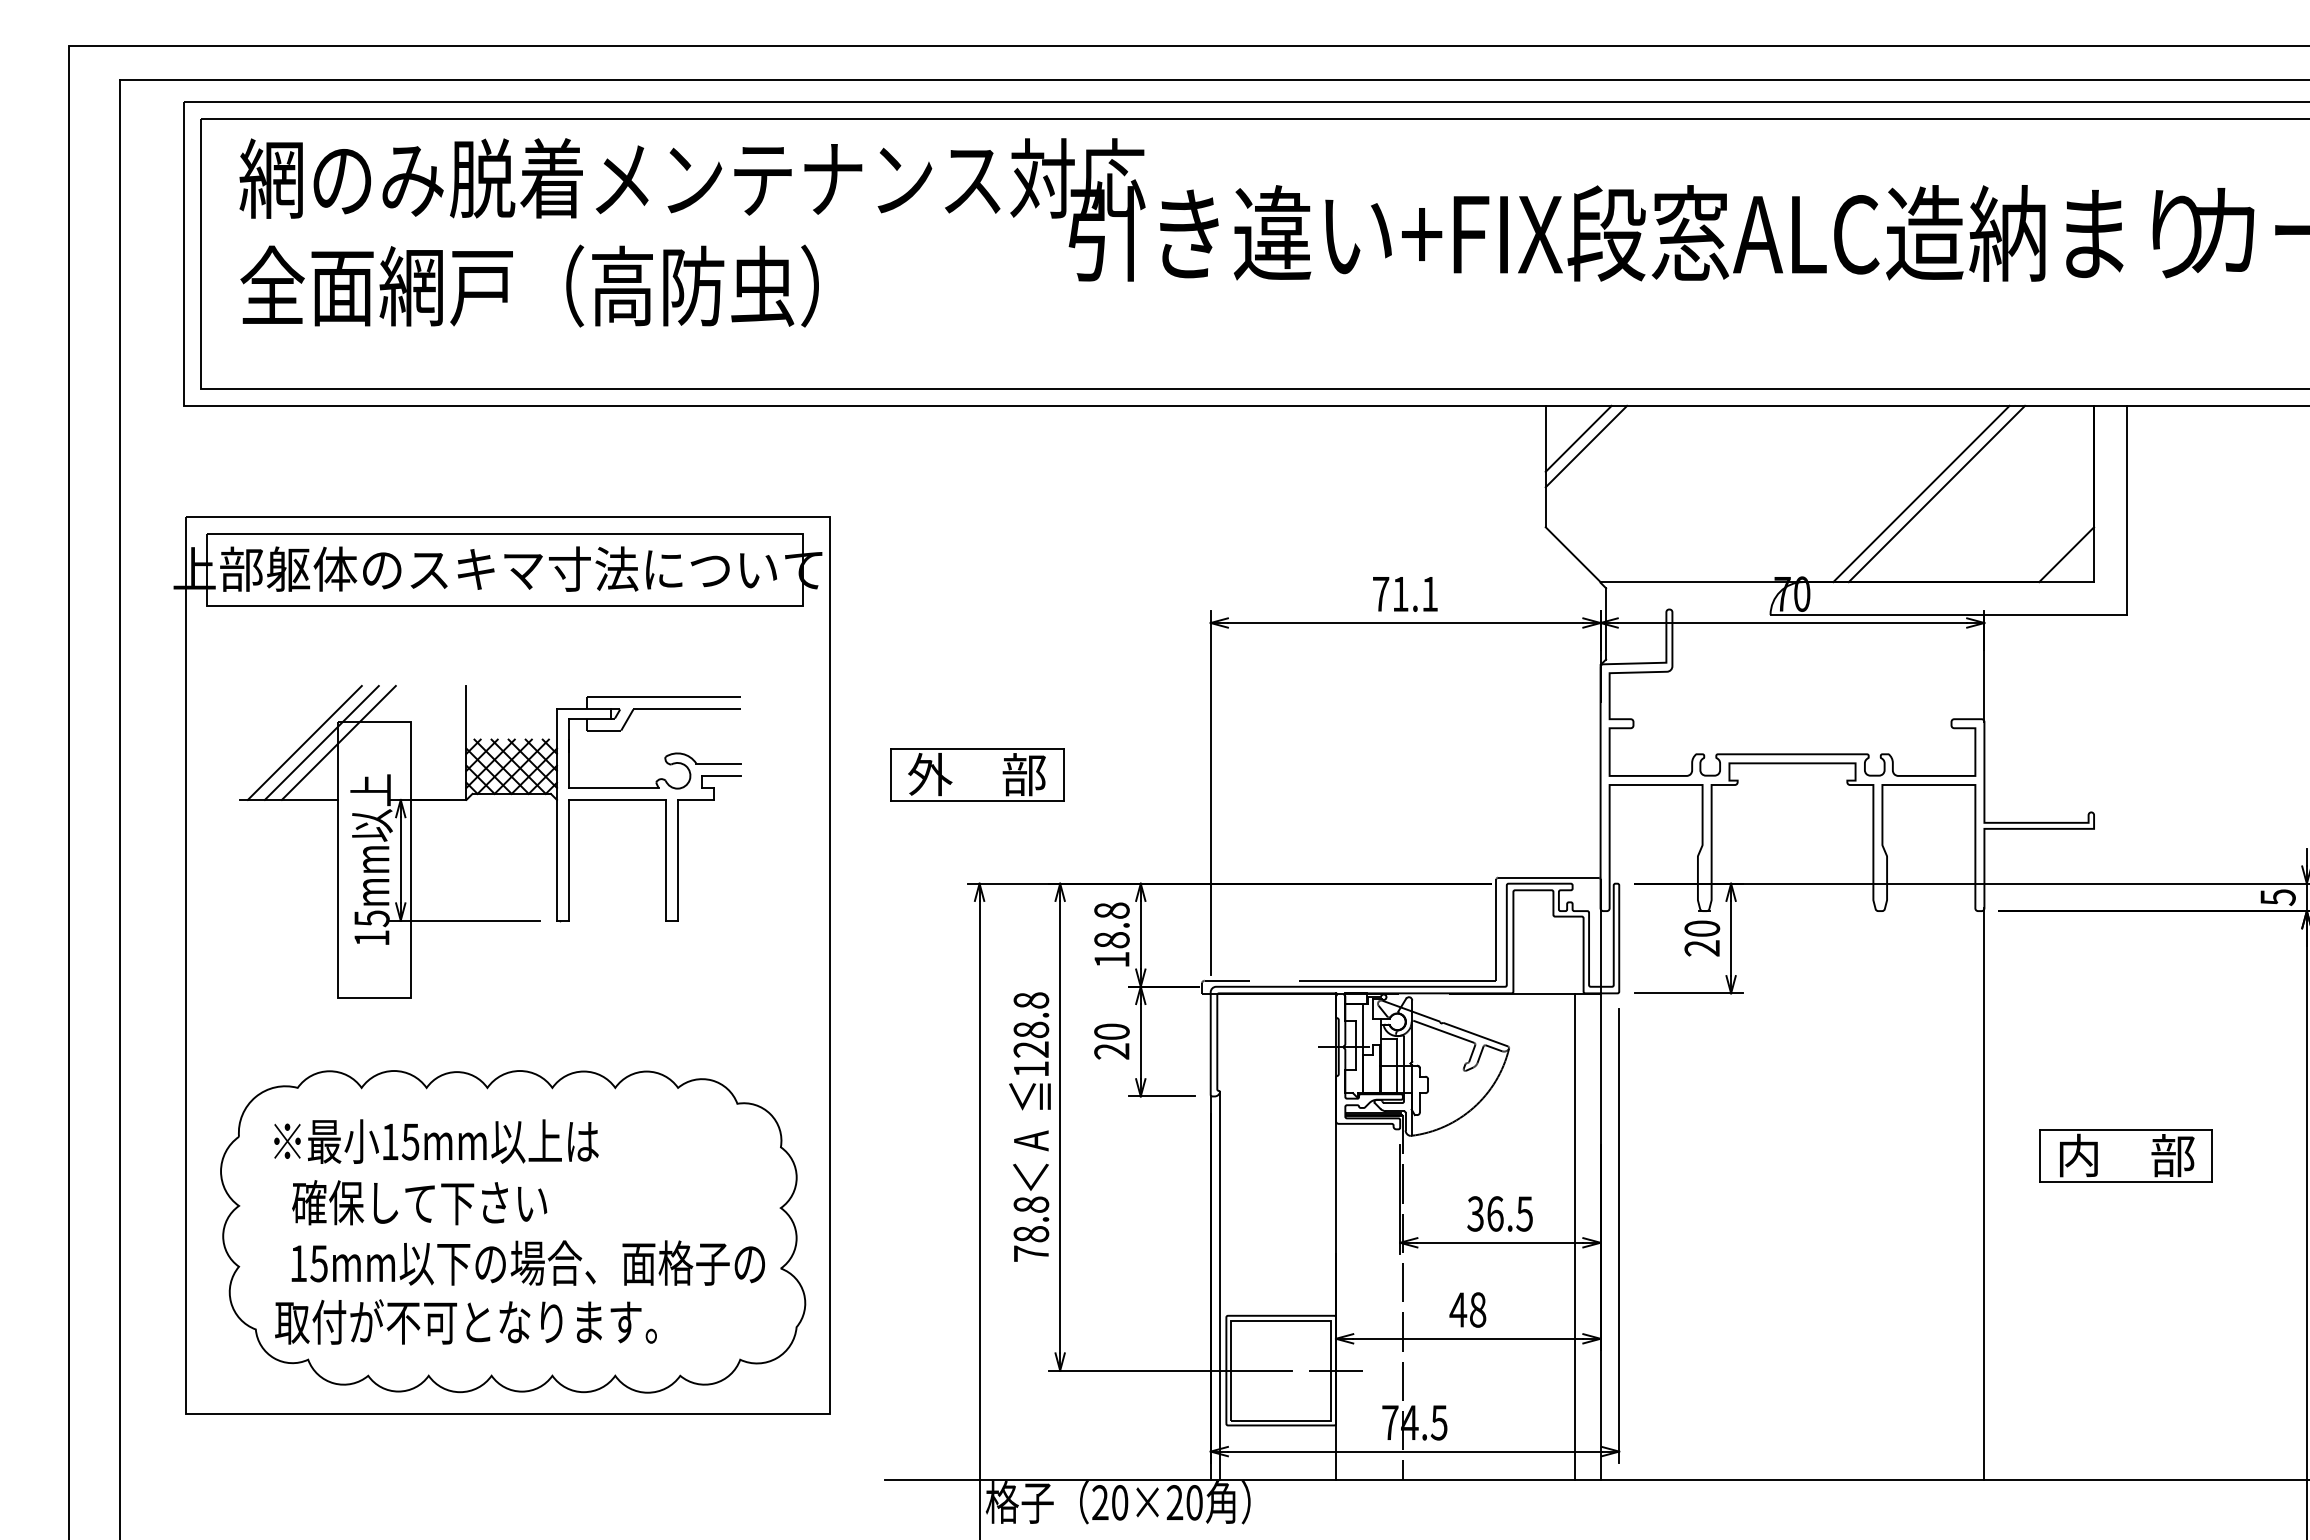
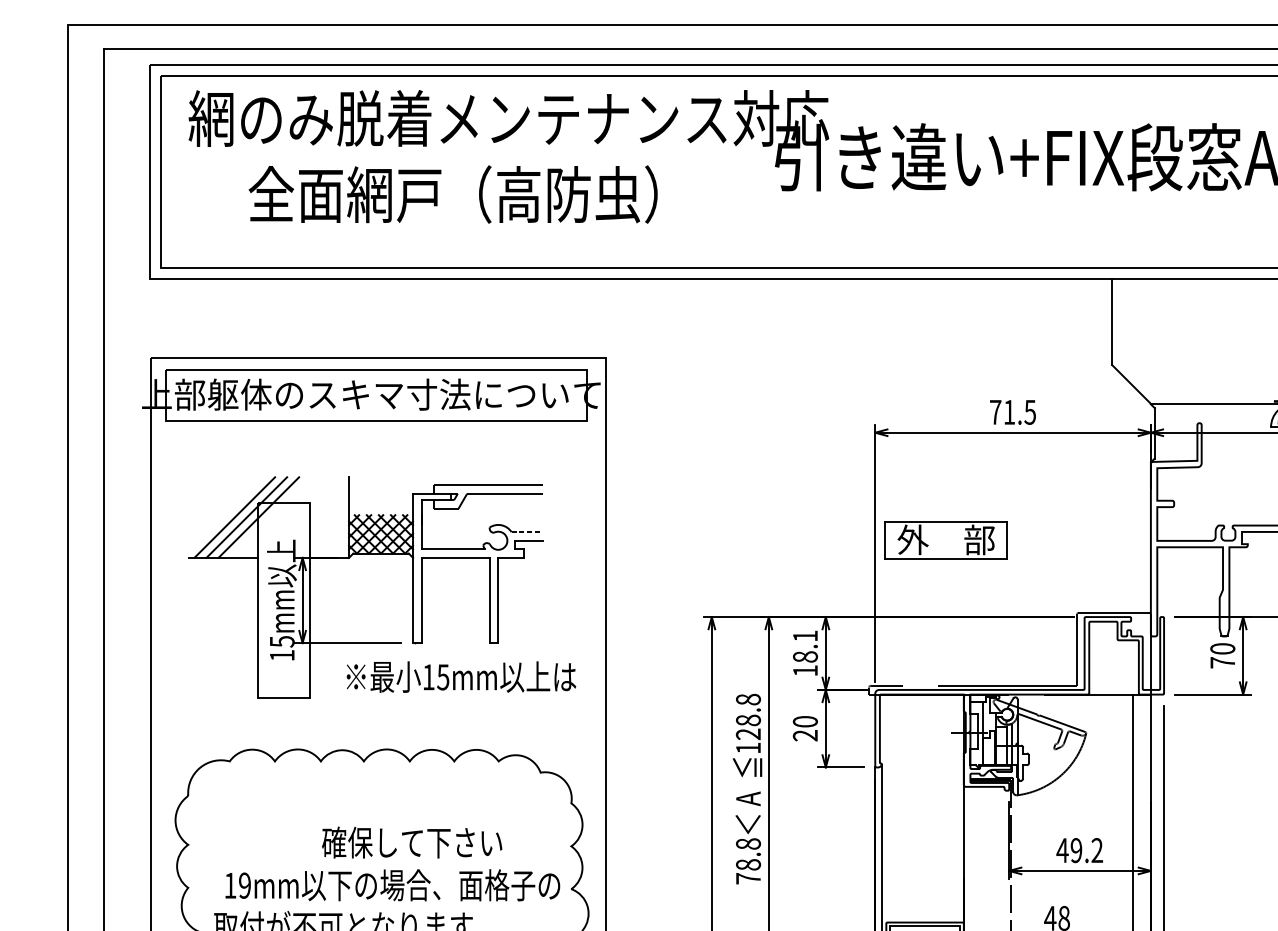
text: (529, 285) -> (453, 194), moved
line: (1578, 438) -> (1135, 302), removed
line: (1586, 446) -> (1140, 307), removed
text: (1429, 594) -> (1029, 412), 71.1 -> 71.5
line: (718, 763) -> (527, 532), solid -> dashed
part: (977, 774) -> (946, 539), moved
text: (1111, 910) -> (805, 636), 18.8 -> 18.1
text: (1701, 948) -> (1222, 662), 20 -> 70
text: (436, 1141) -> (461, 677), moved
text: (419, 1202) -> (412, 842), moved
text: (1499, 1213) -> (1079, 850), 36.5 -> 49.2
text: (318, 1263) -> (244, 885), 15mm -> 19mm

